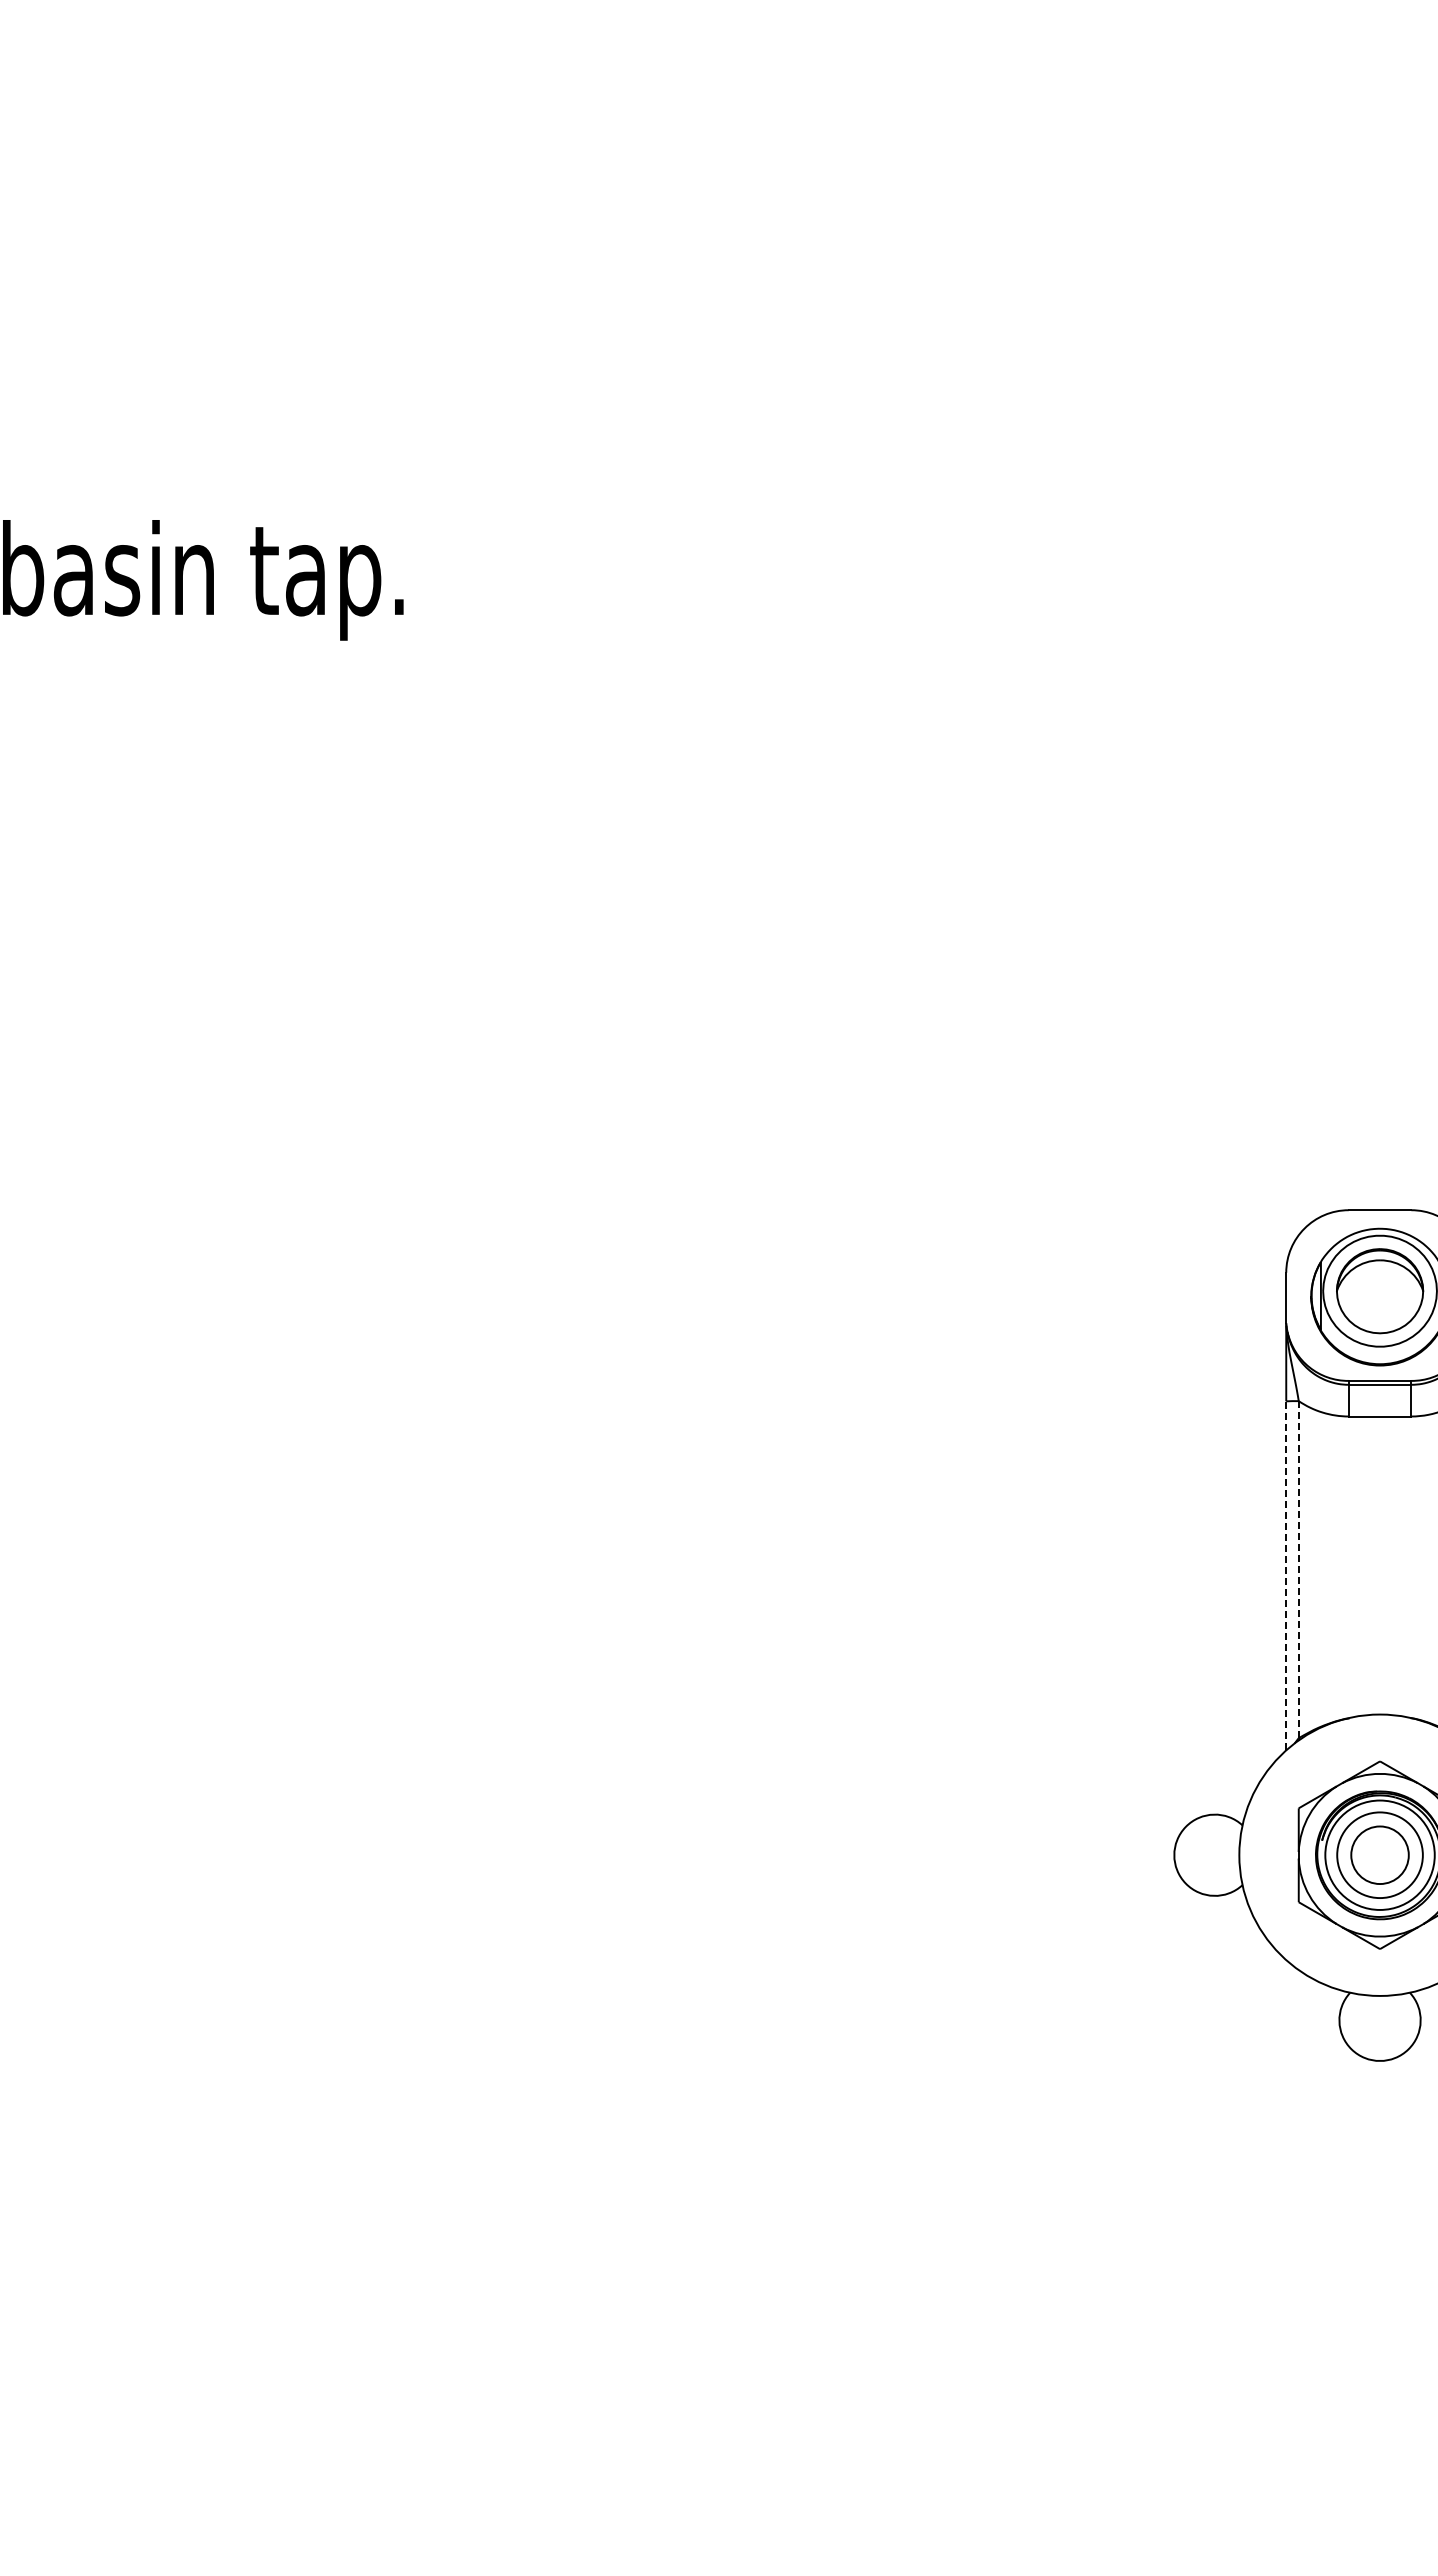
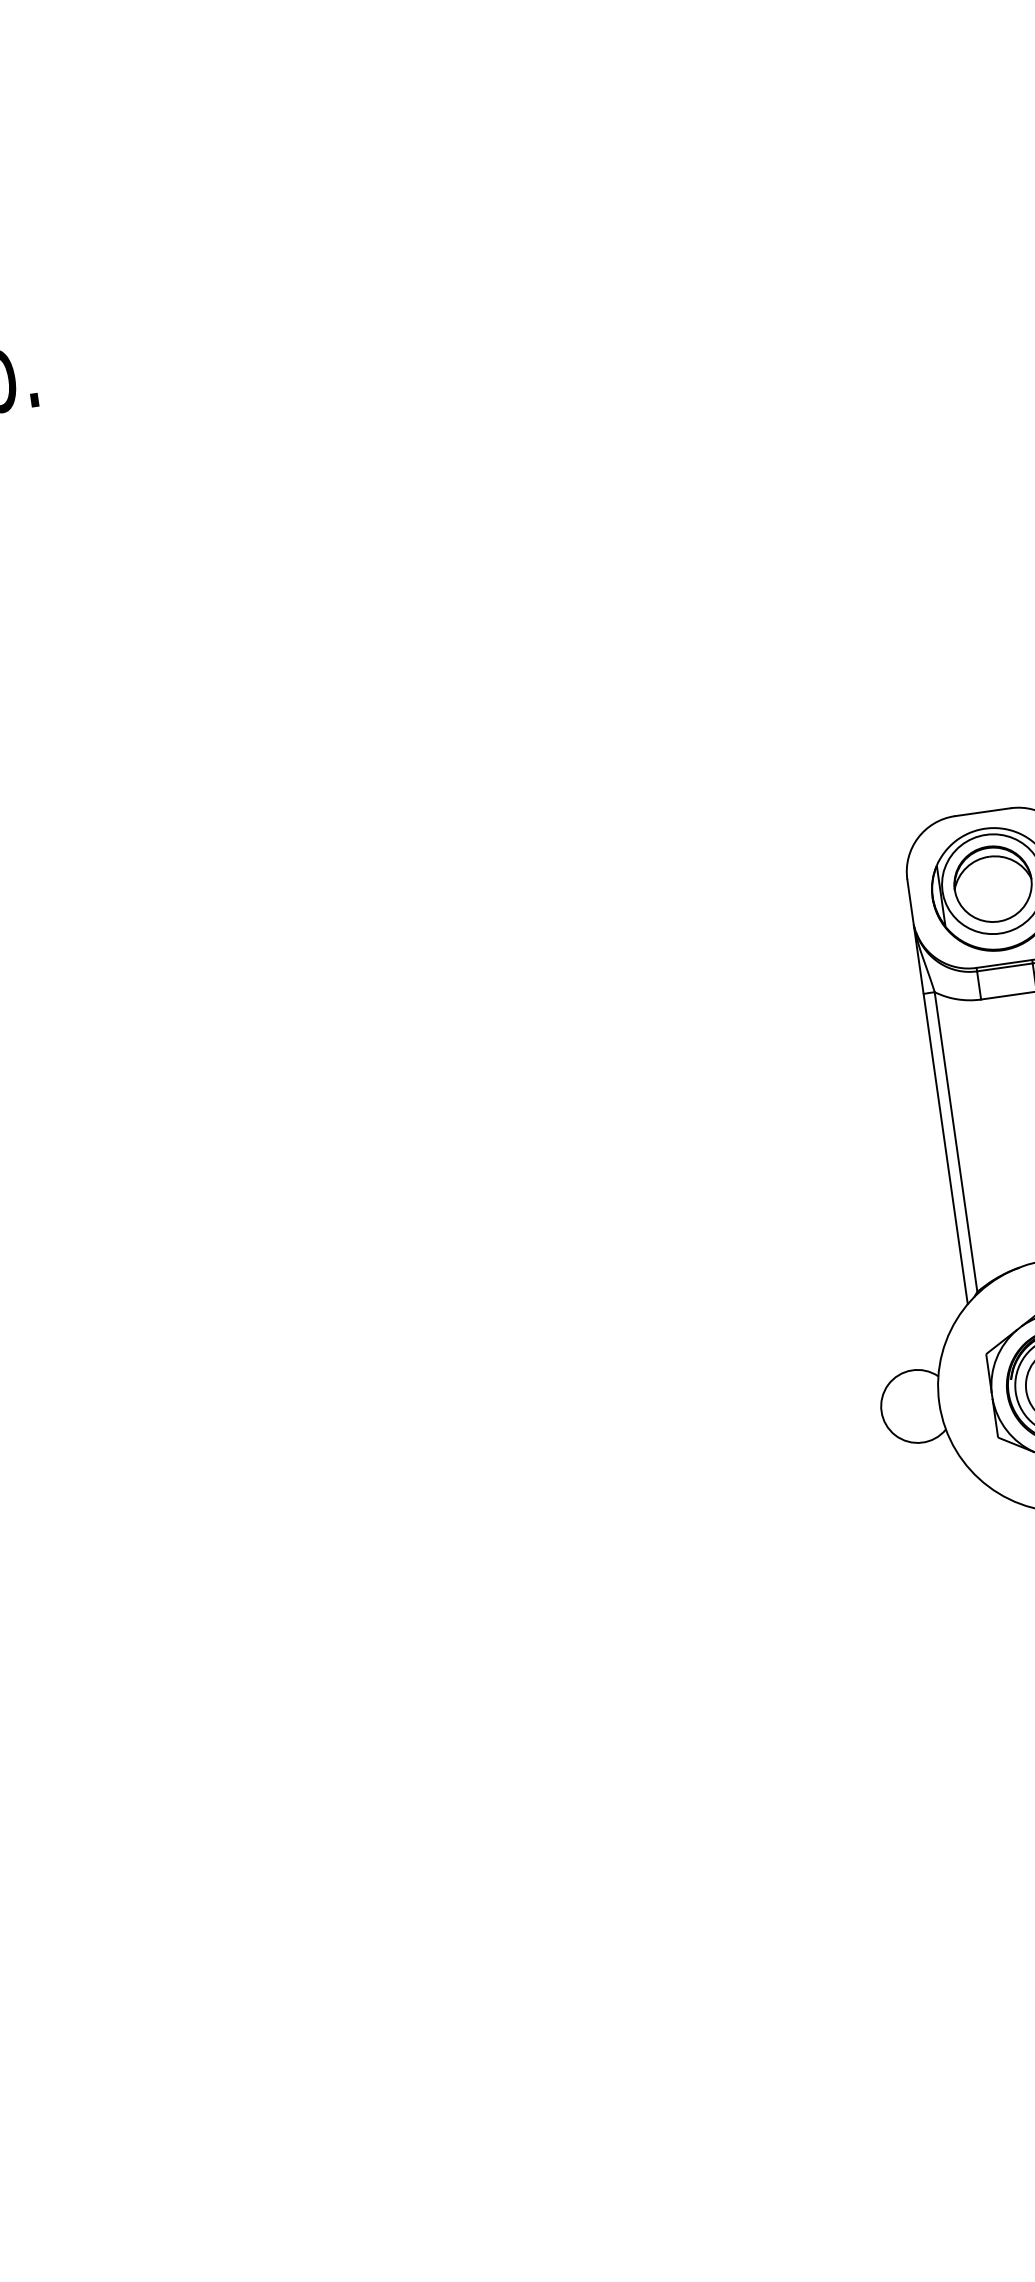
line: (1298, 1569) -> (955, 1141), dashed -> solid
line: (1286, 1575) -> (945, 1148), dashed -> solid

